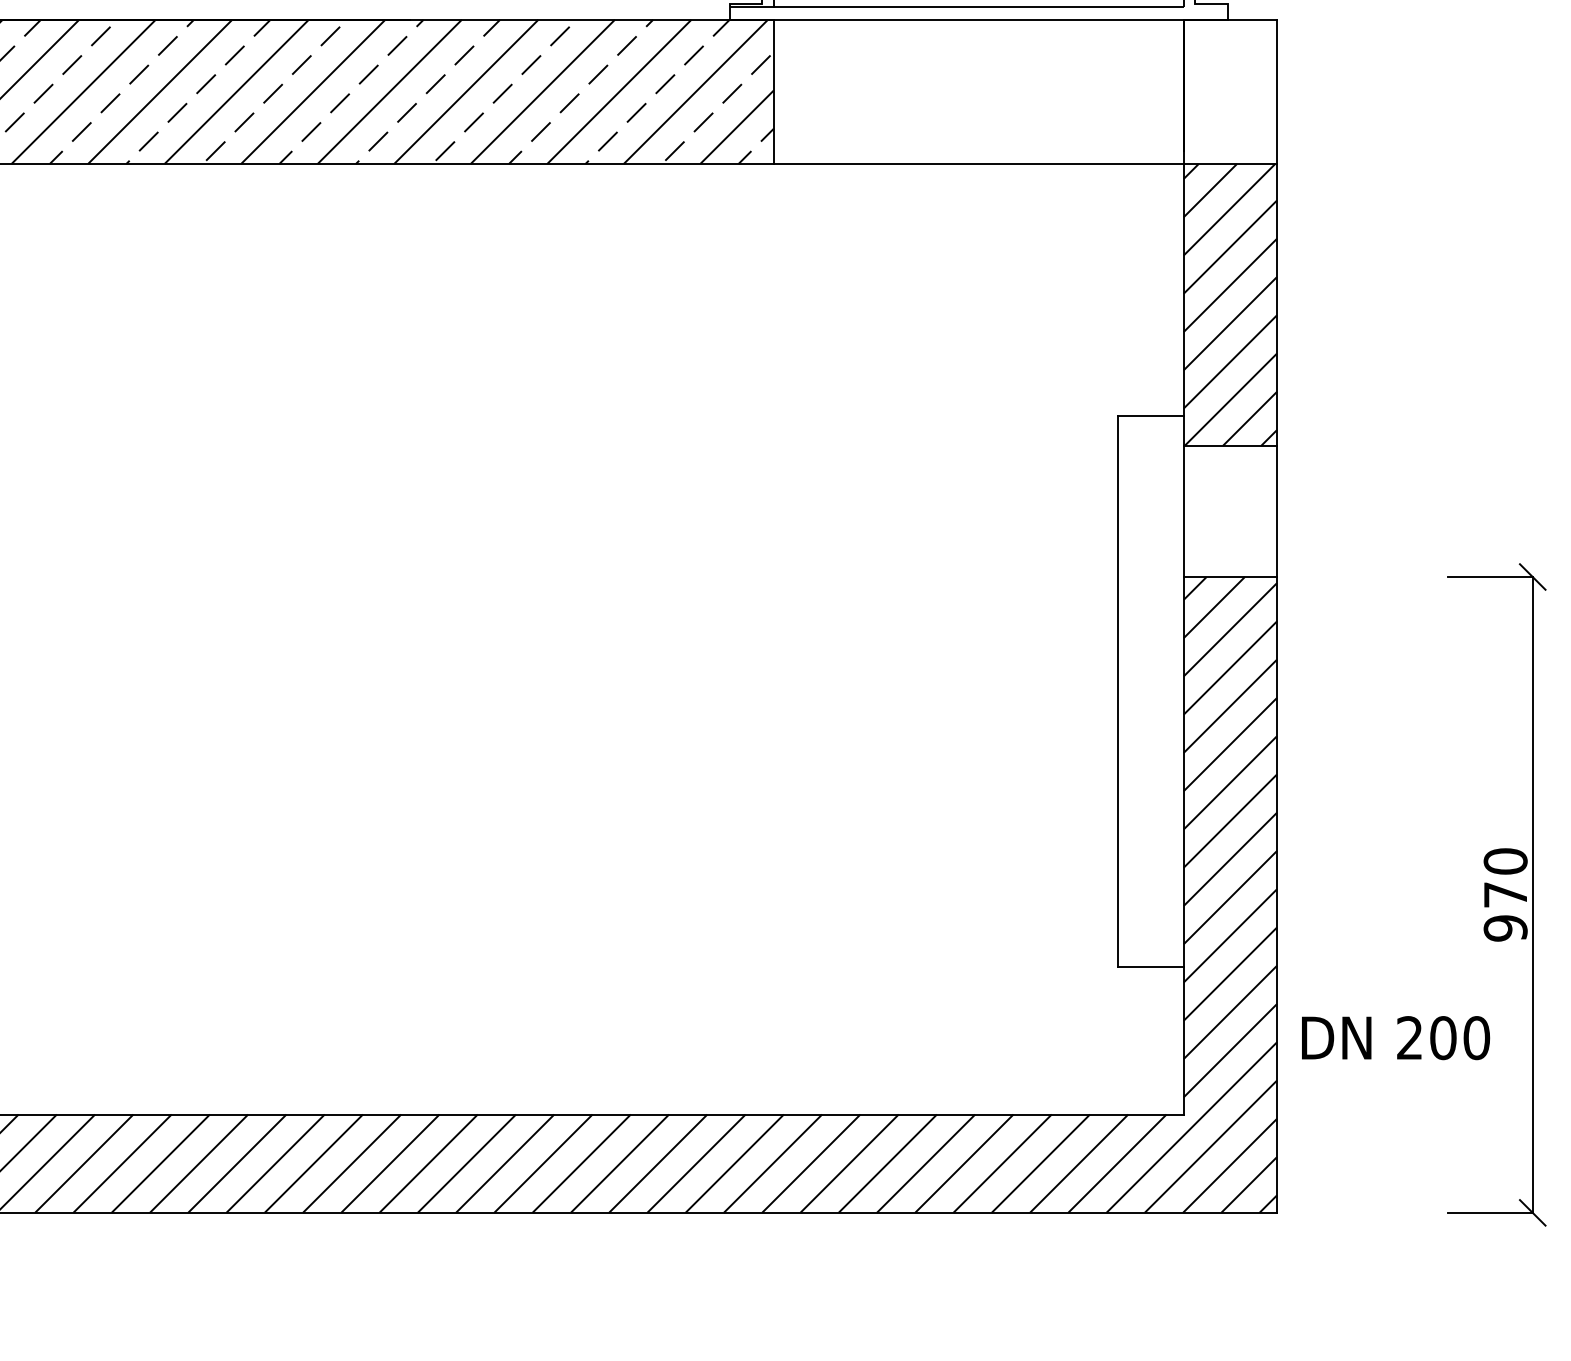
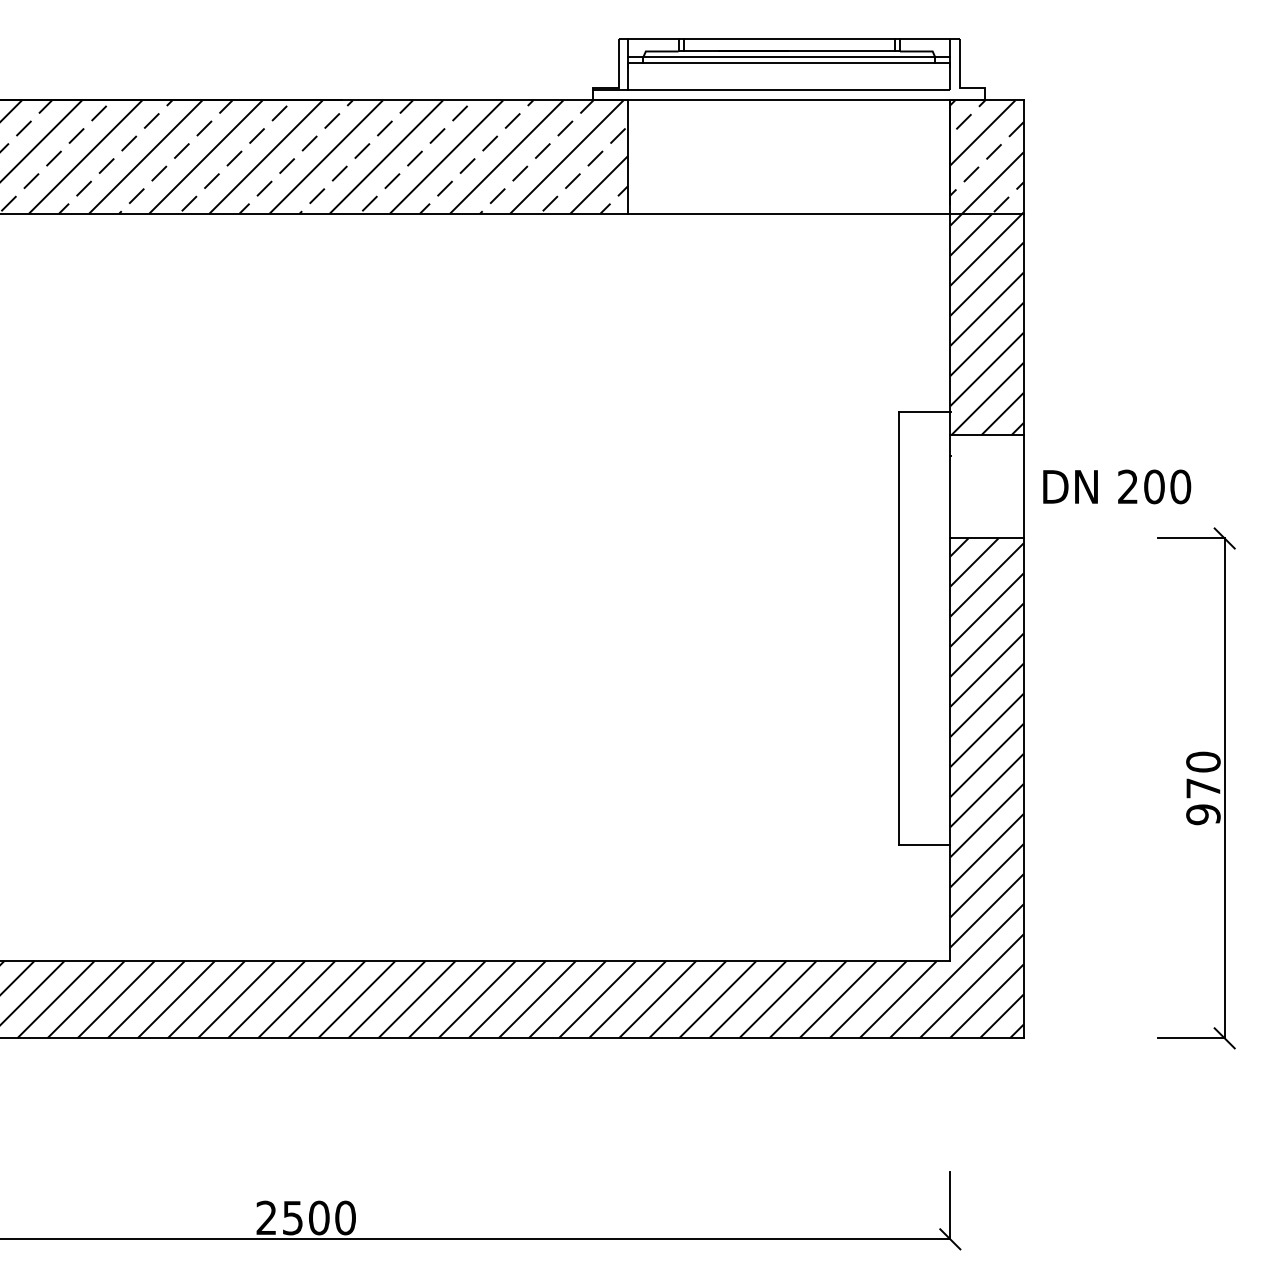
hatch: (1229, 91) -> (986, 156), added
text: (1396, 1037) -> (1117, 486), moved

